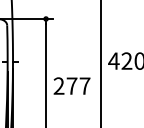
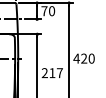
text: (72, 86) -> (52, 73), 277 -> 217

